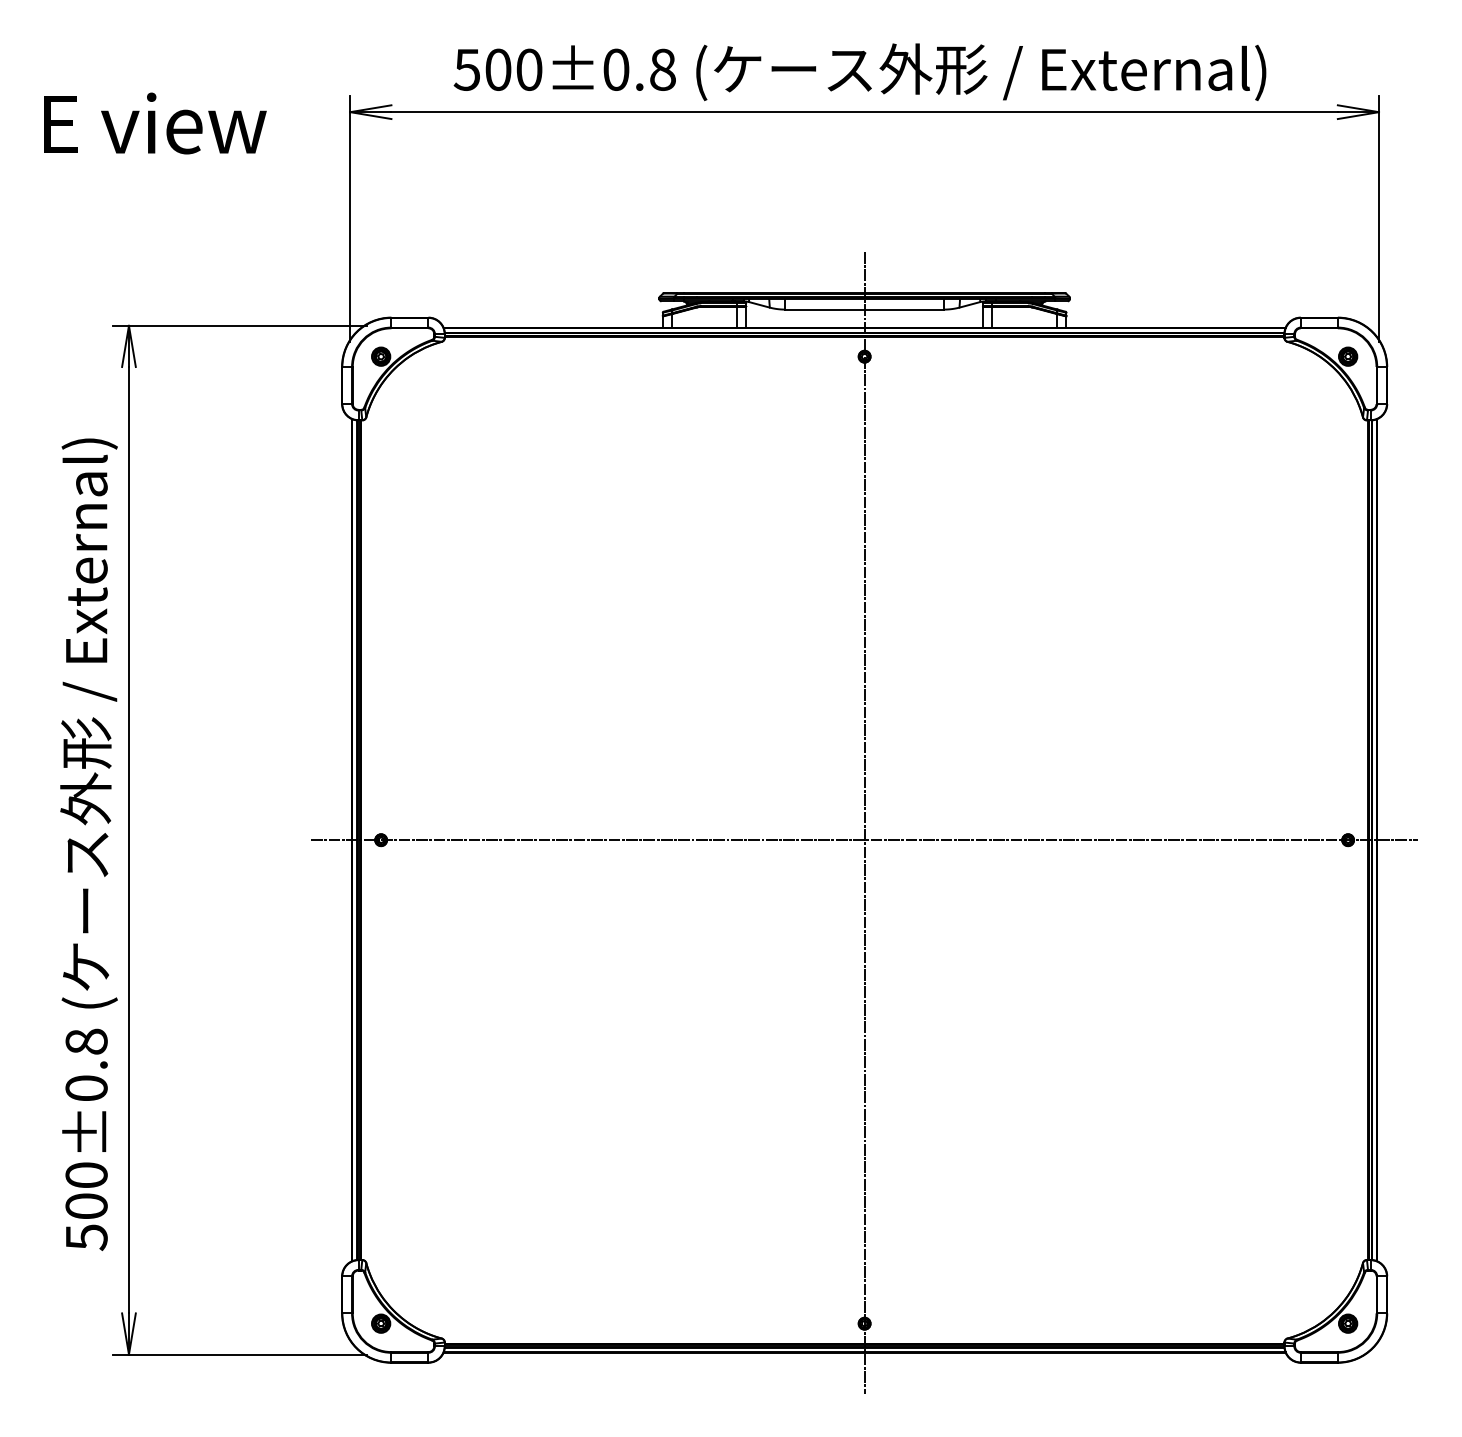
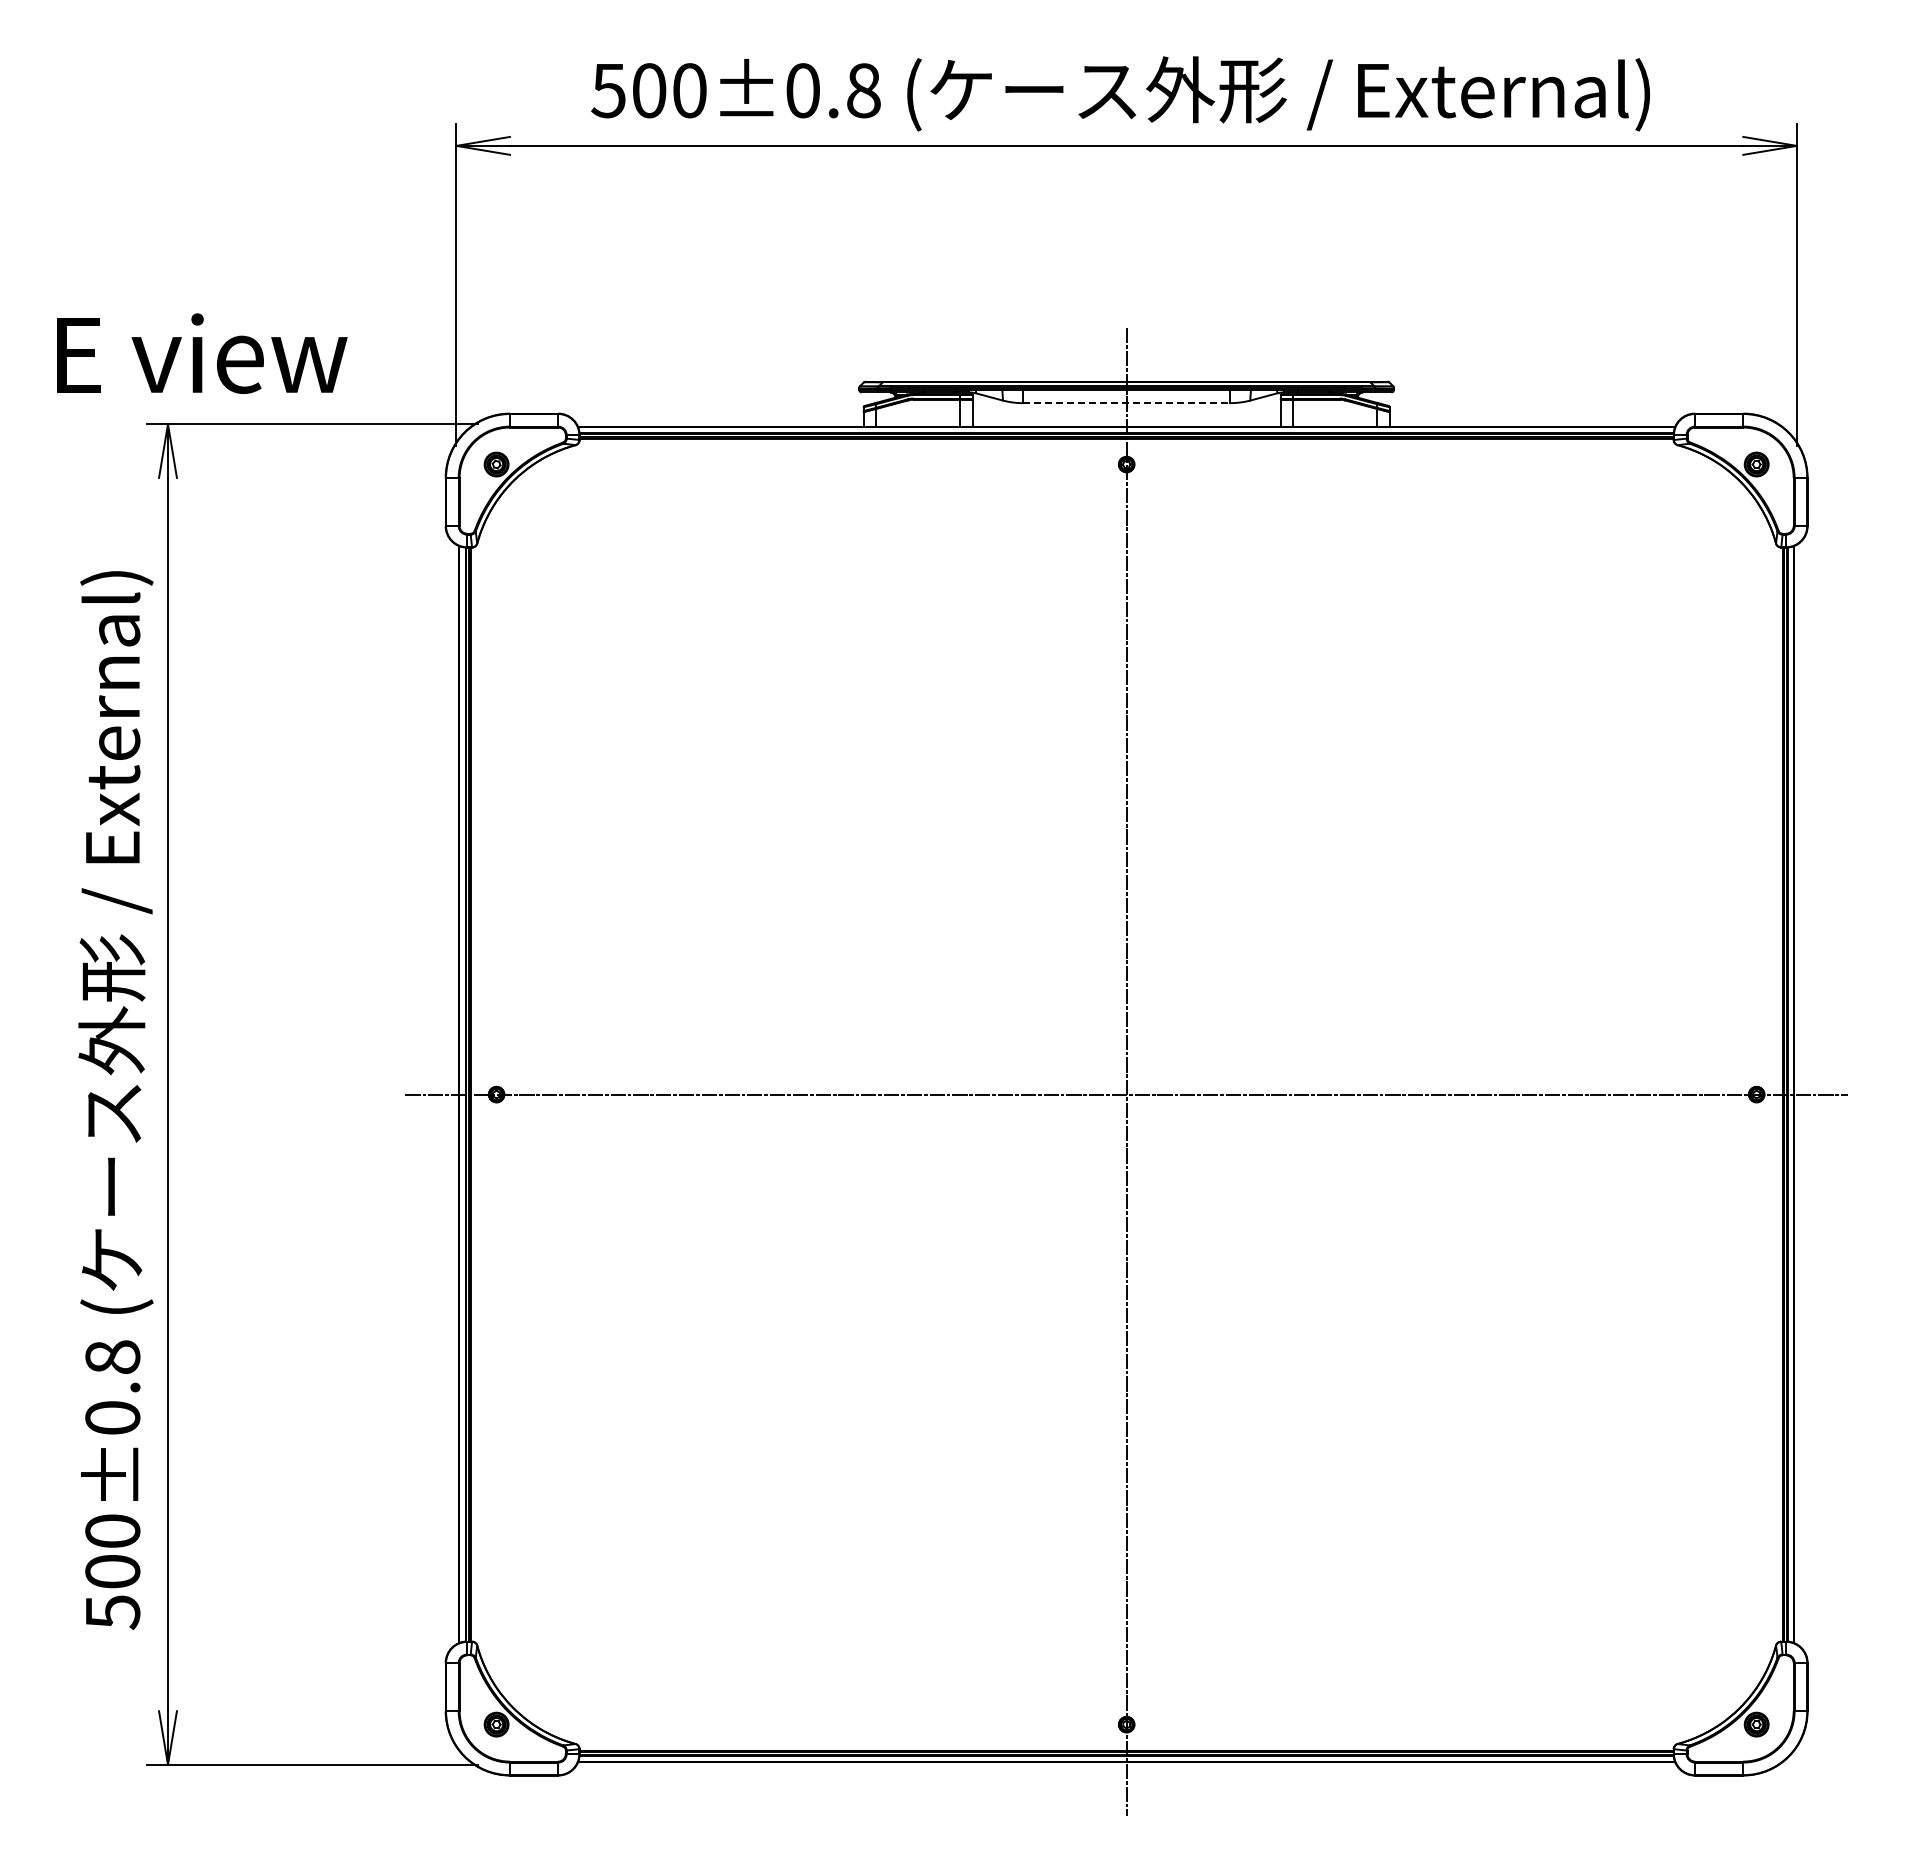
text: (155, 123) -> (202, 353), moved
line: (865, 309) -> (1127, 403), solid -> dashed

